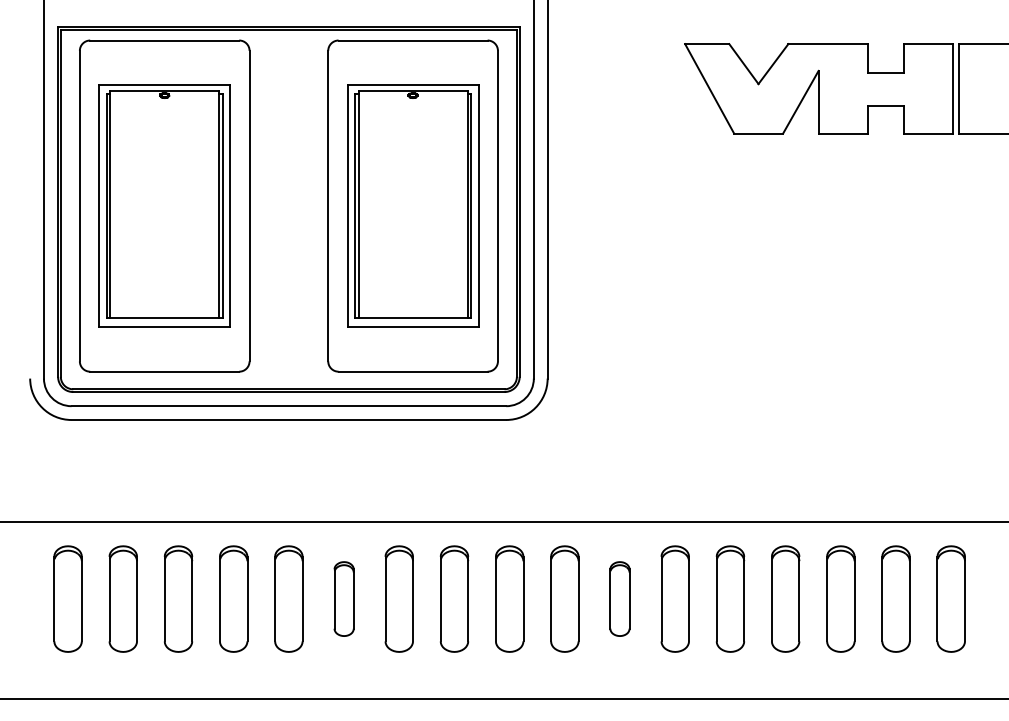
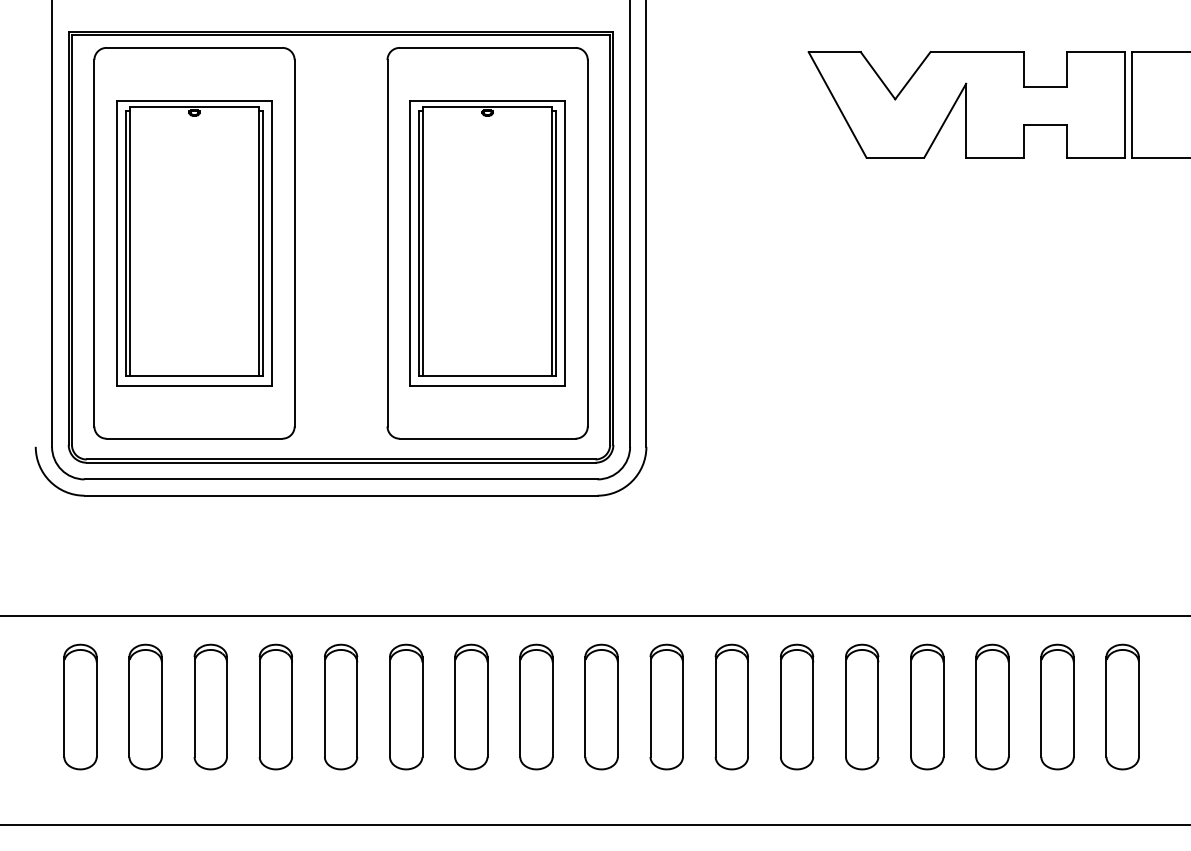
part: (344, 598) -> (406, 706), size x1.43
part: (619, 598) -> (731, 706), size x1.43

